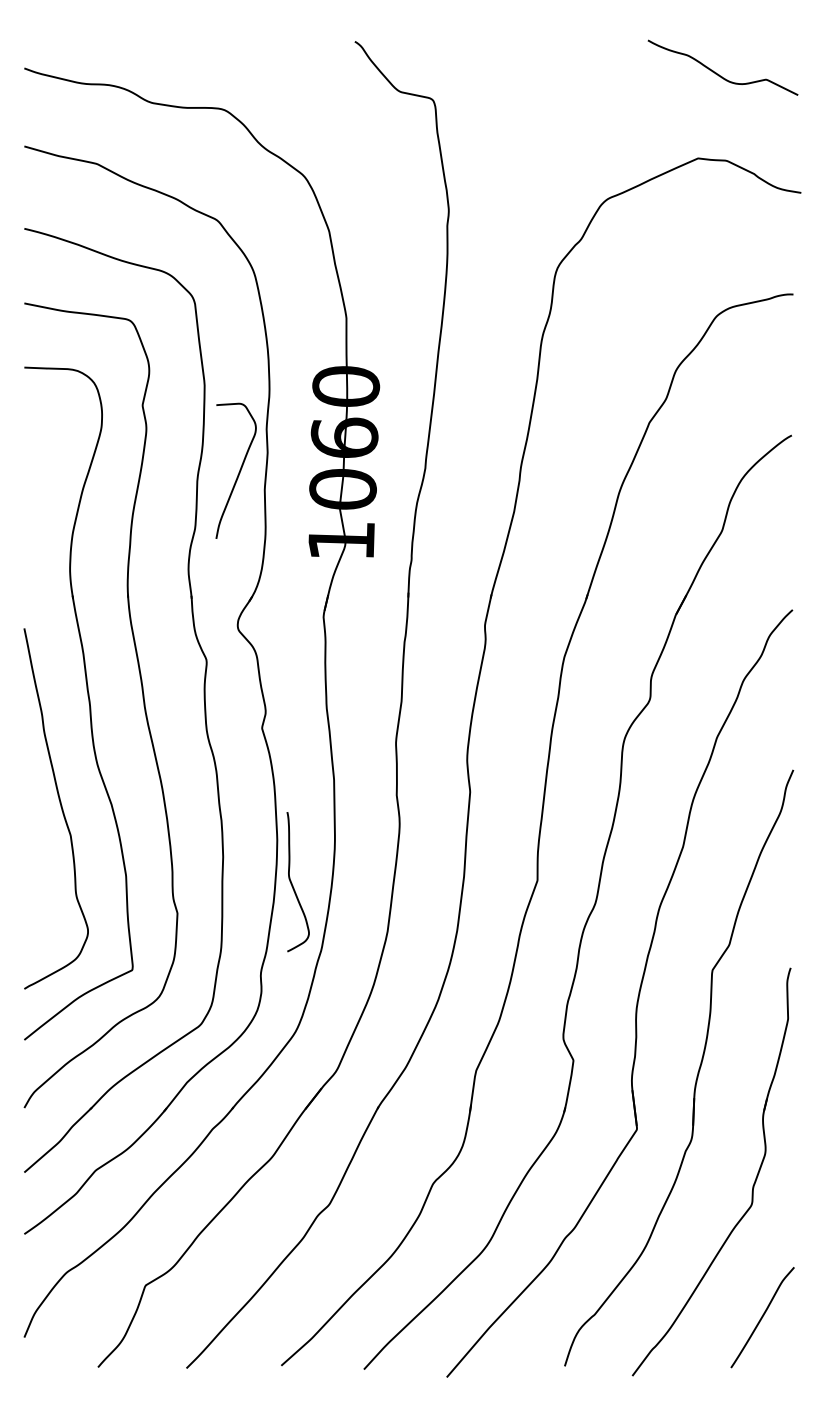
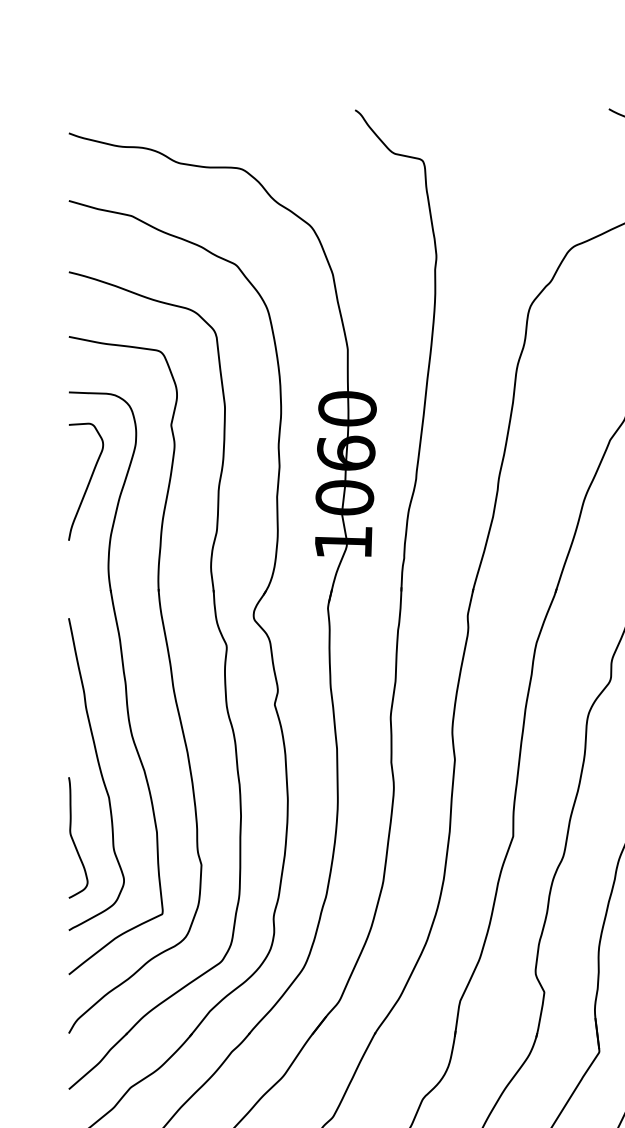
curve: (238, 472) -> (88, 483), moved
curve: (293, 885) -> (74, 840), moved

